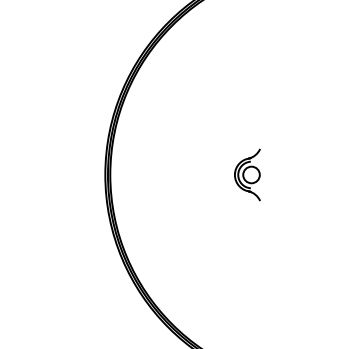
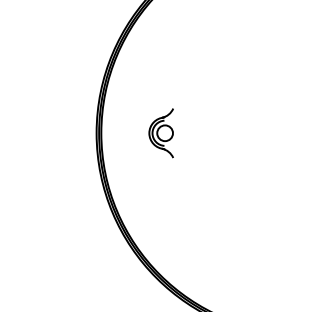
part: (247, 174) -> (161, 132), moved

